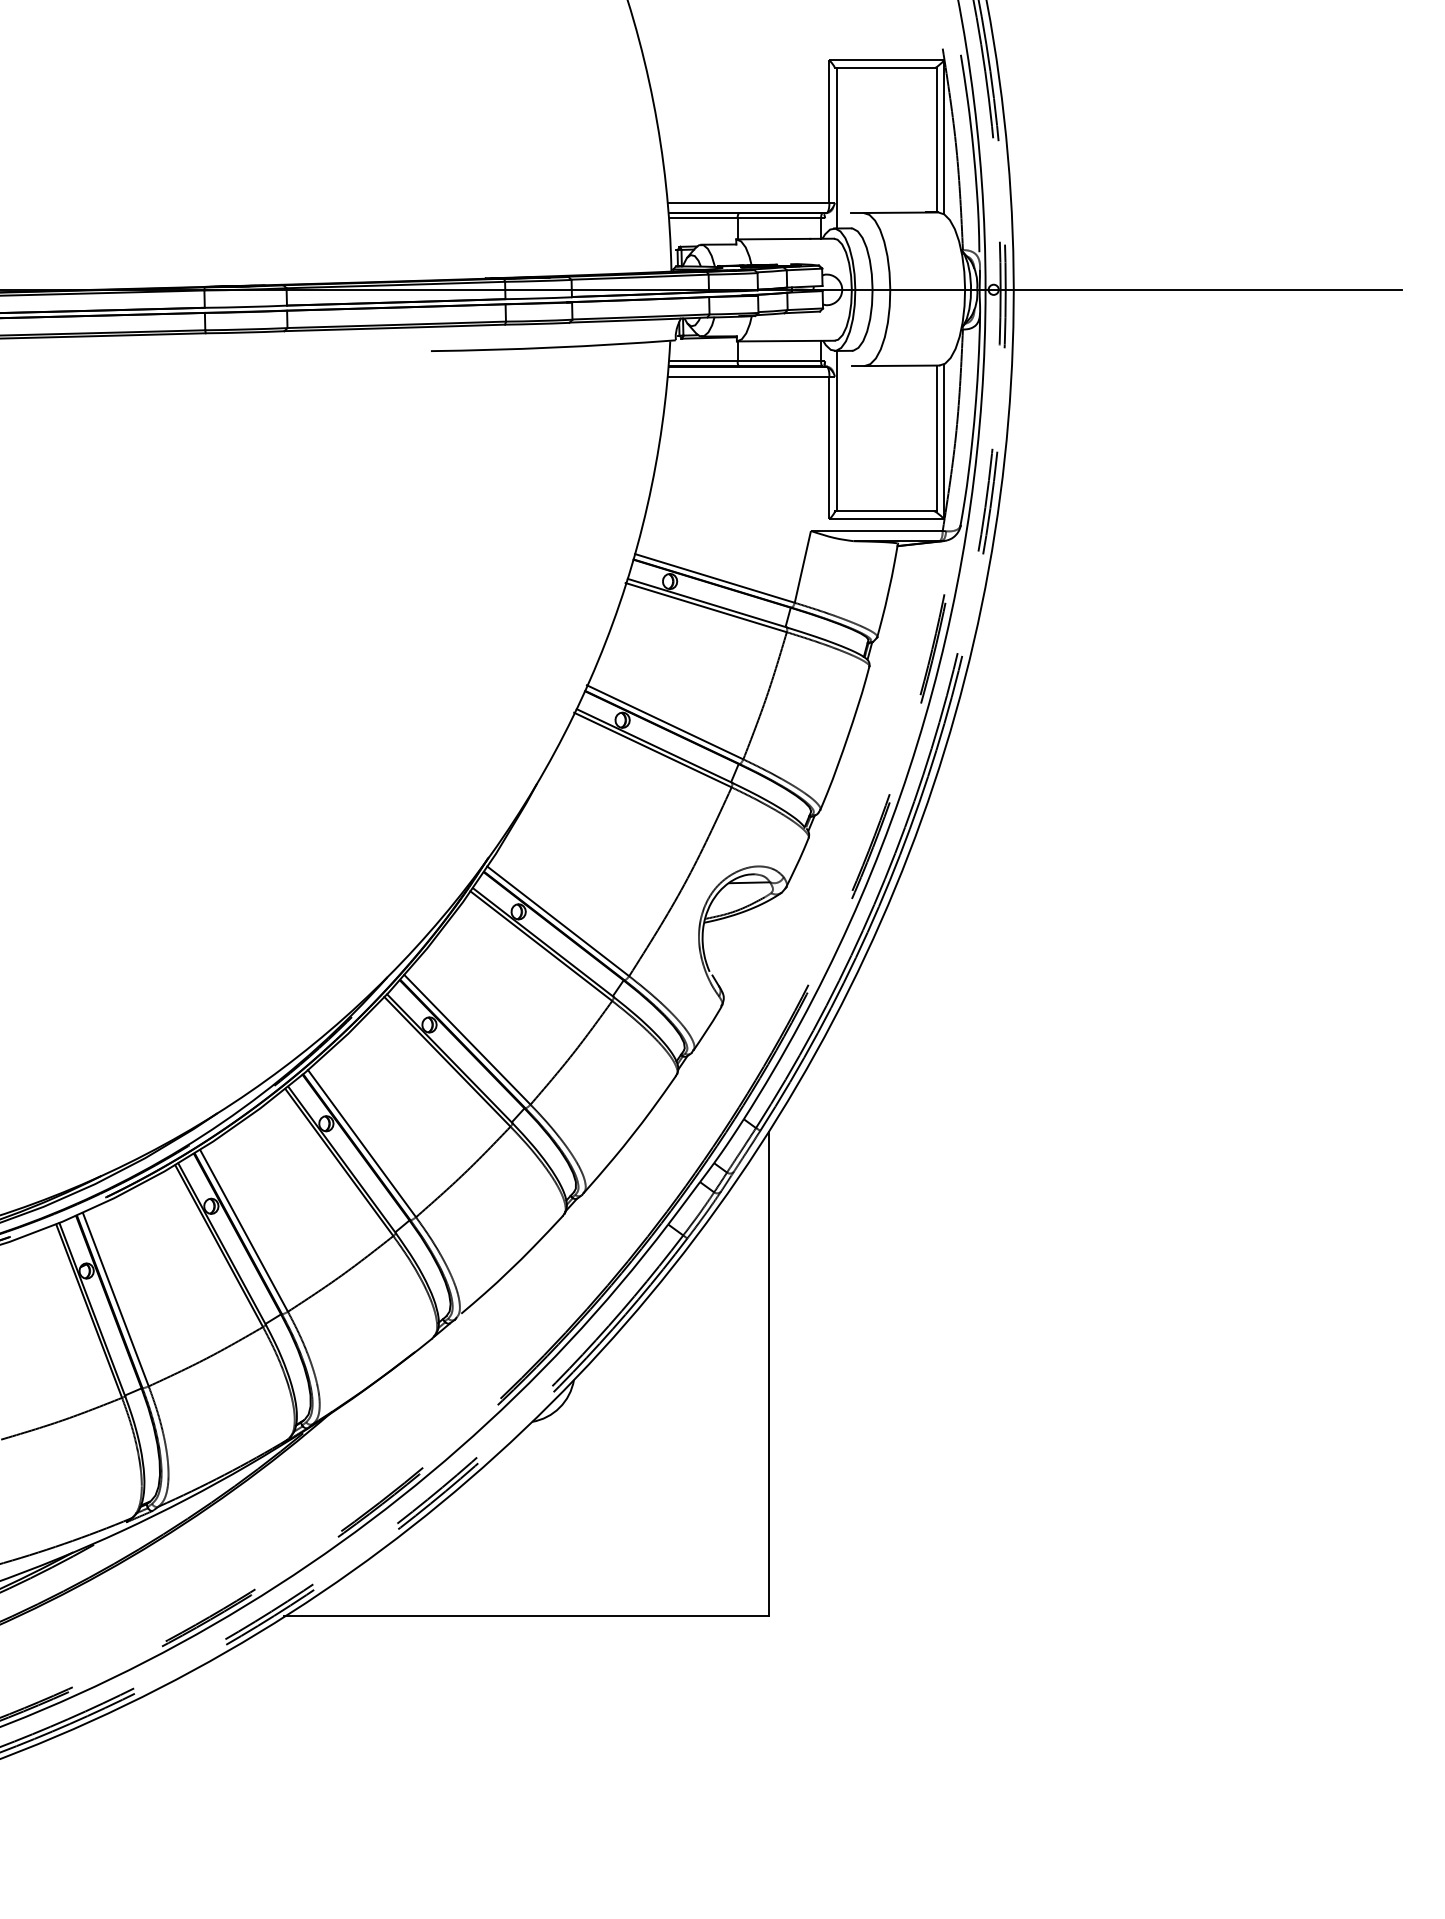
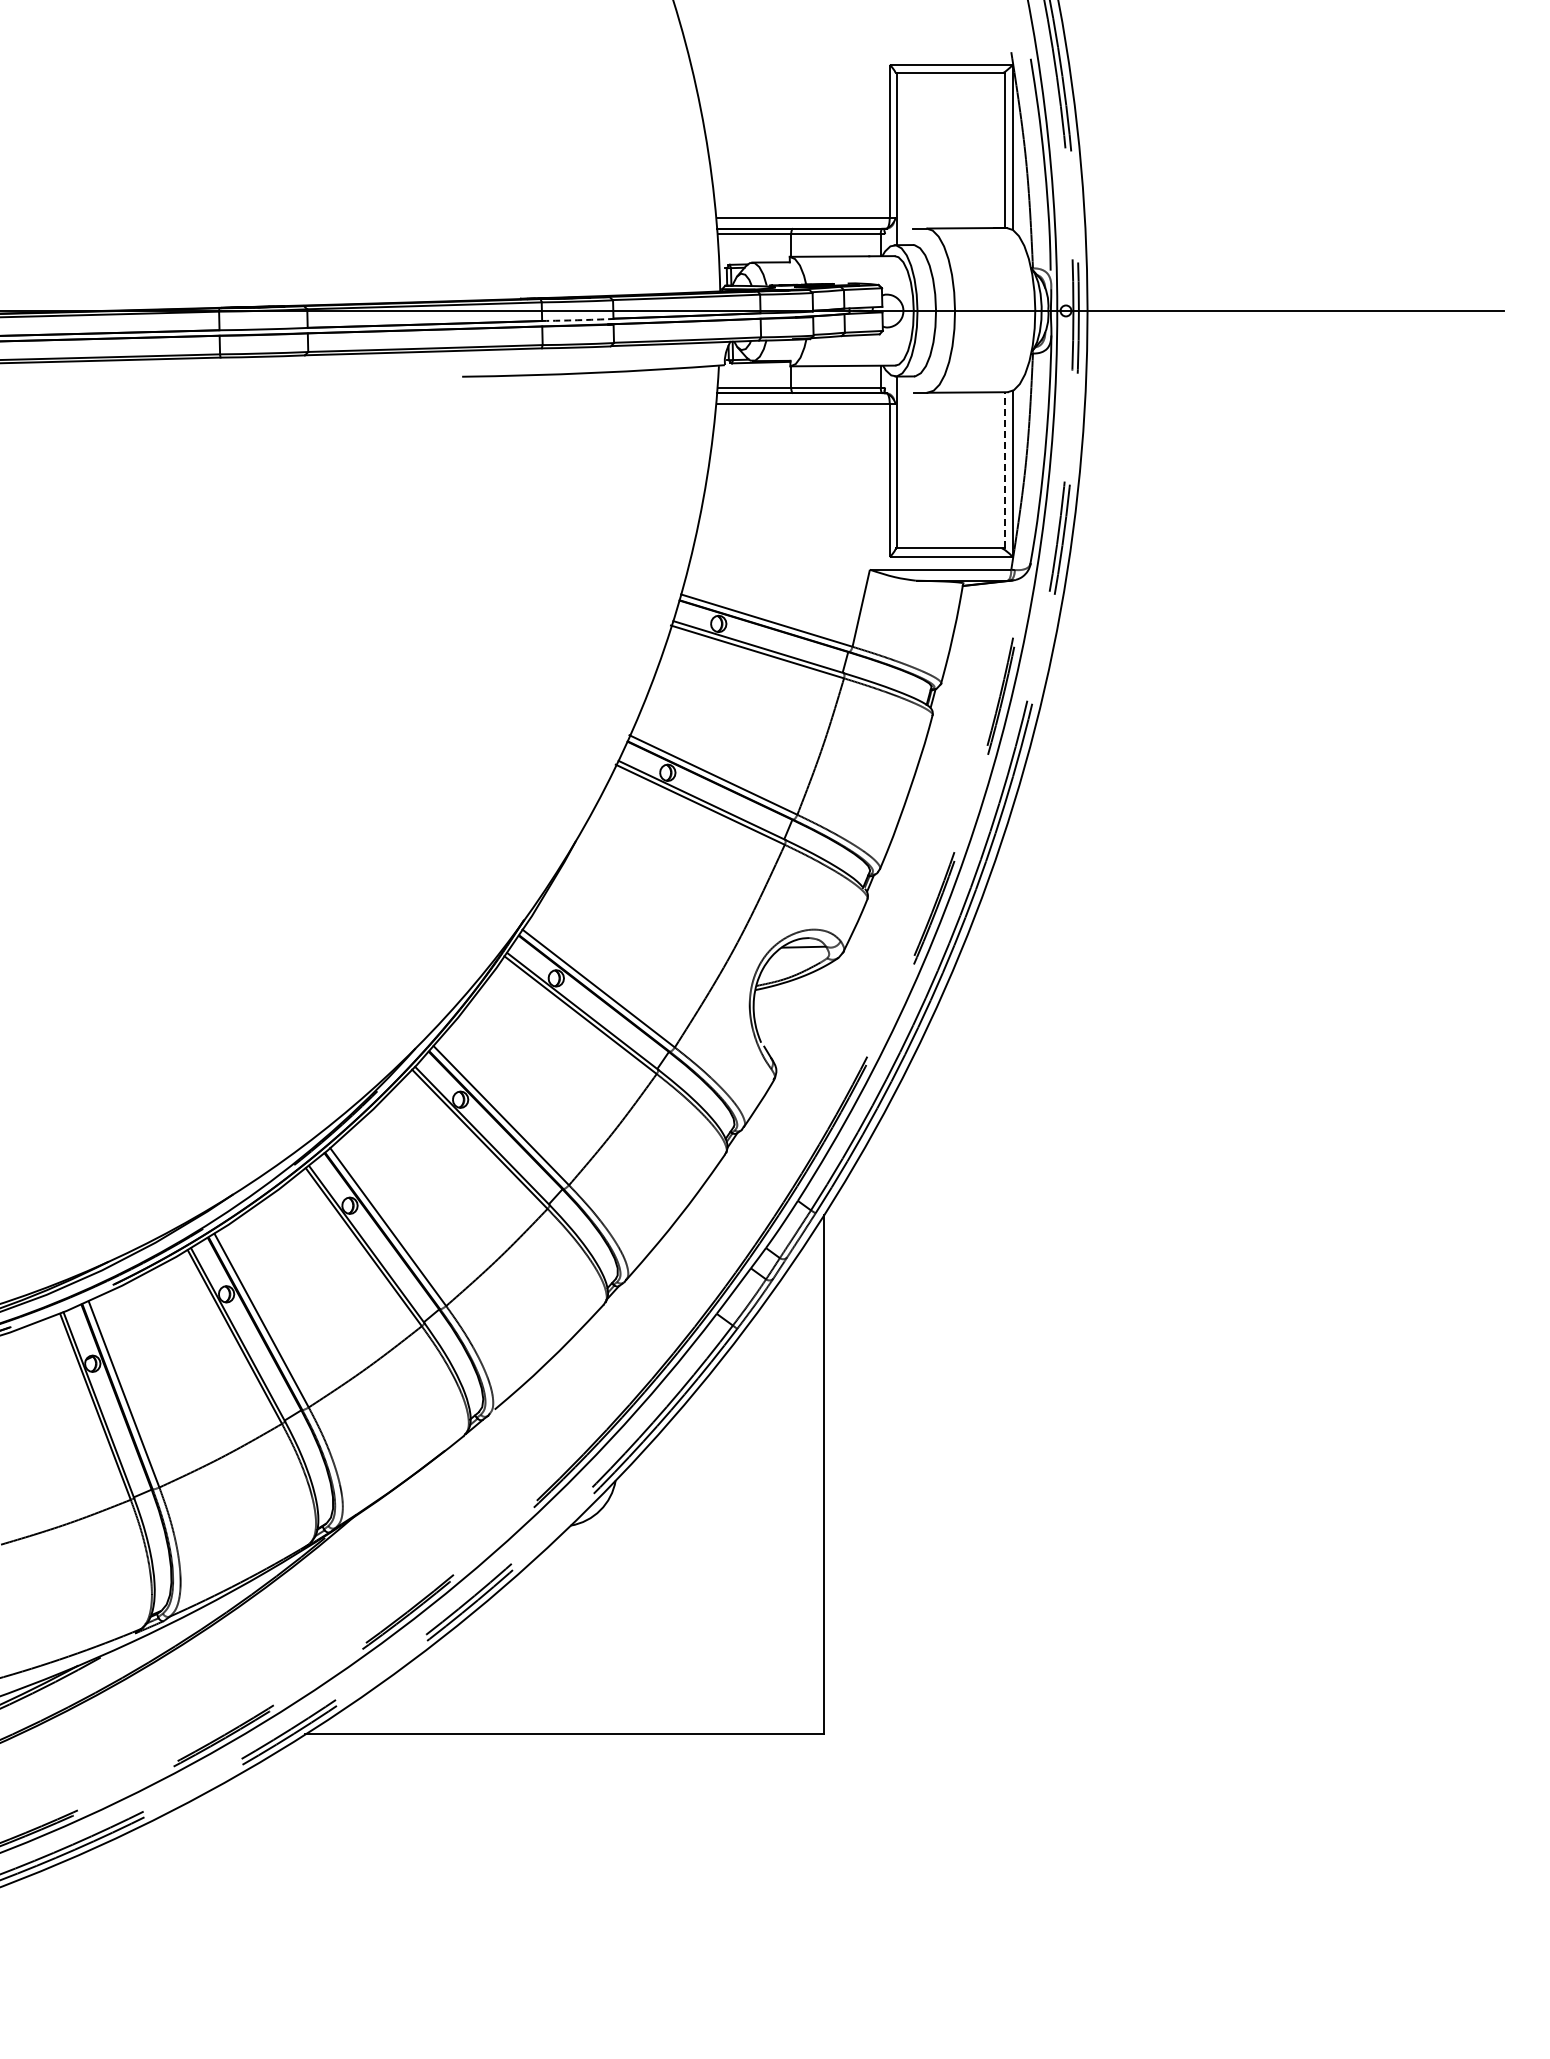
arc: (538, 298) -> (577, 320), solid -> dashed
line: (936, 437) -> (1004, 469), solid -> dashed

